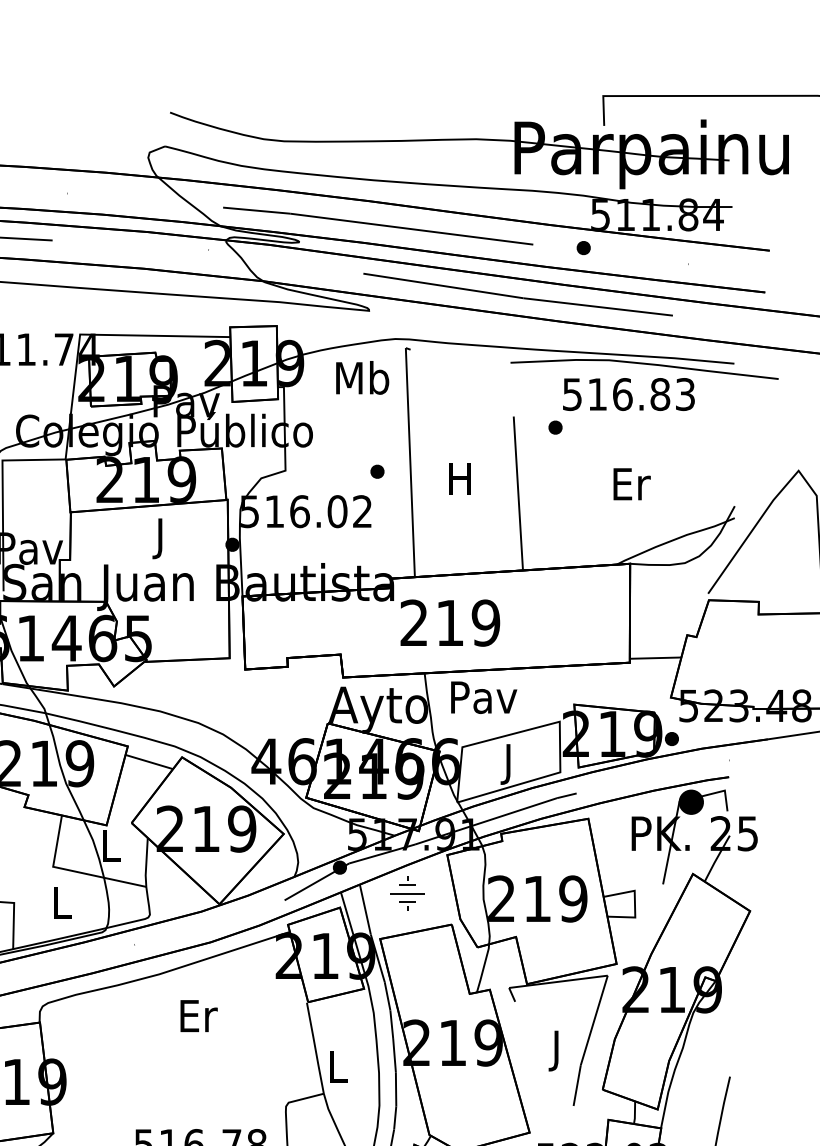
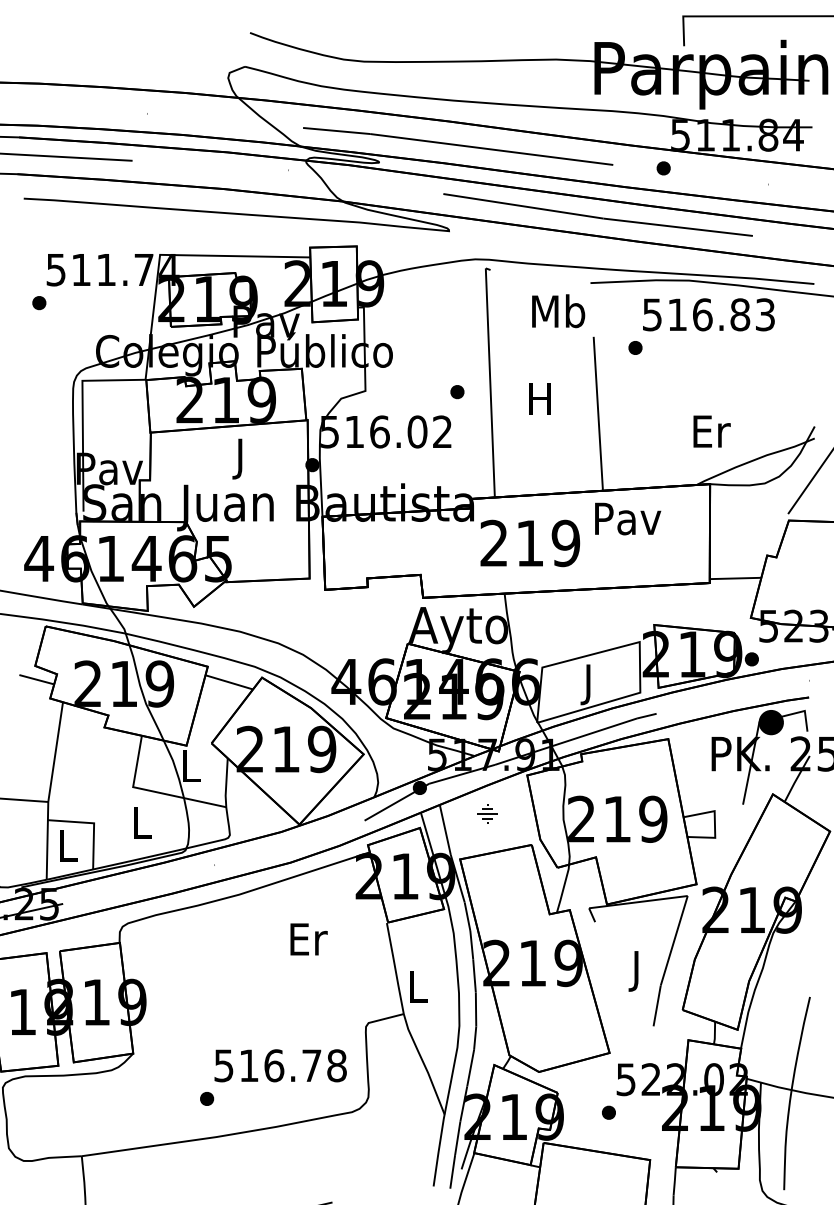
text: (362, 378) -> (558, 311), moved
text: (631, 484) -> (711, 431), moved
text: (484, 697) -> (628, 518), moved
part: (407, 893) -> (487, 813), size x0.6
text: (198, 1016) -> (308, 939), moved

